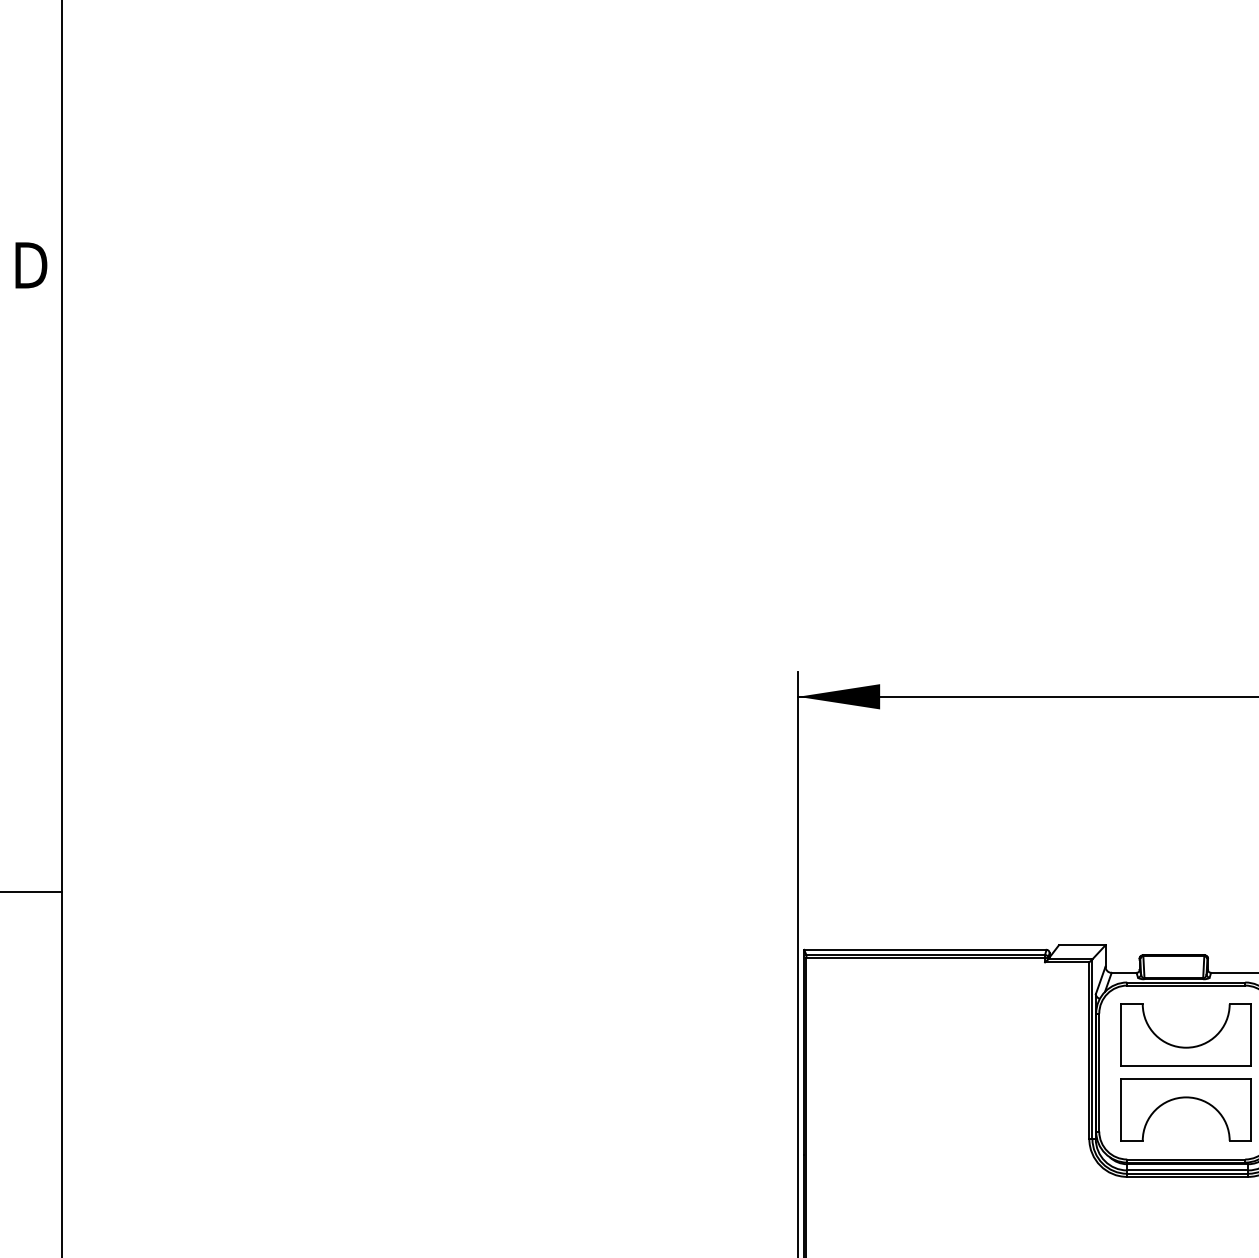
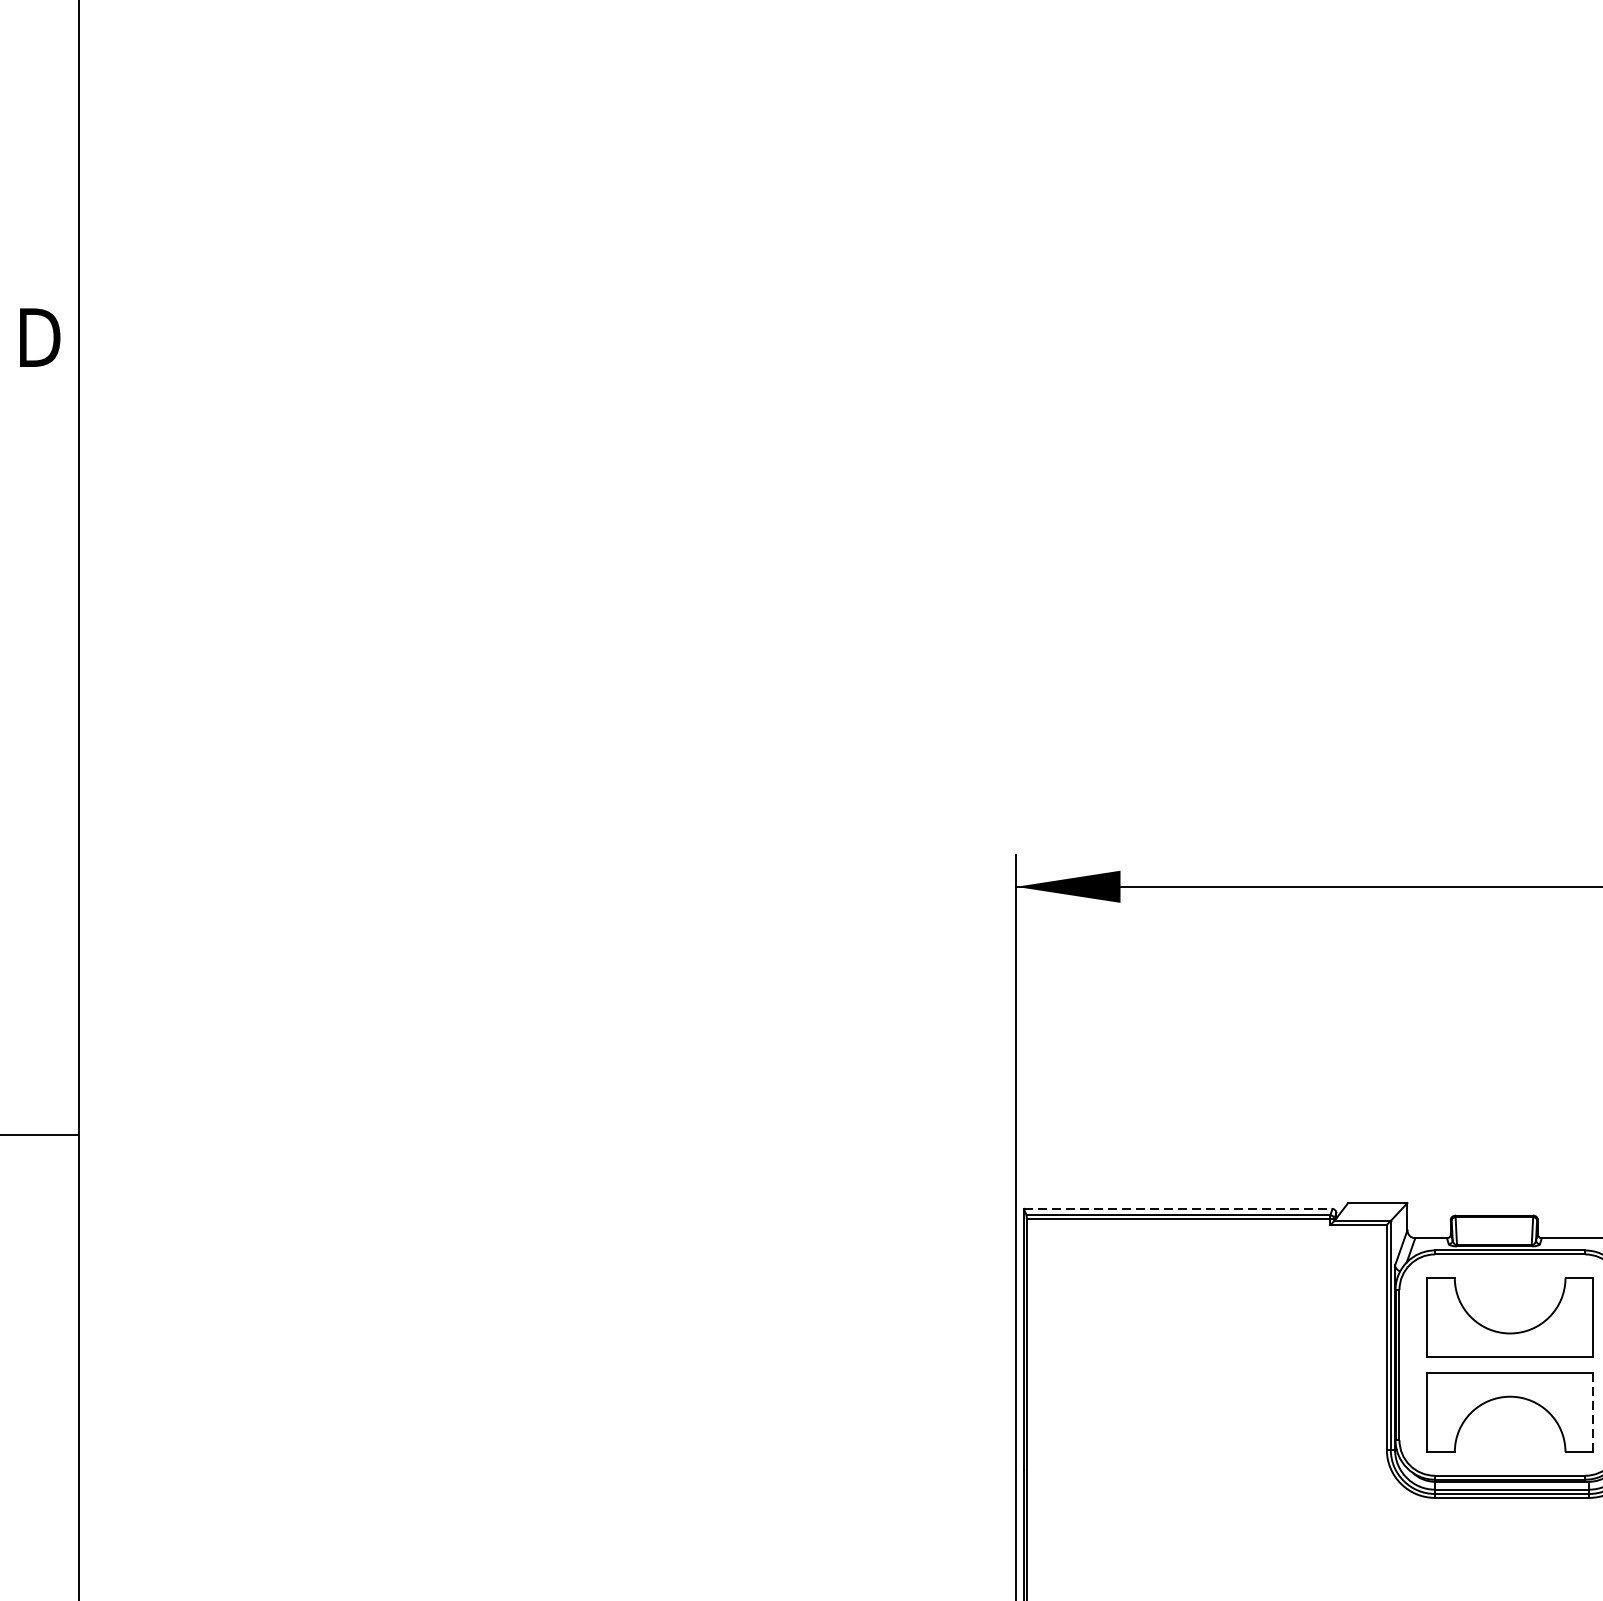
line: (925, 949) -> (1178, 1208), solid -> dashed
line: (1251, 1109) -> (1593, 1412), solid -> dashed

